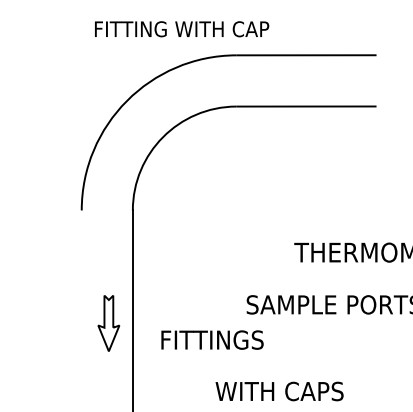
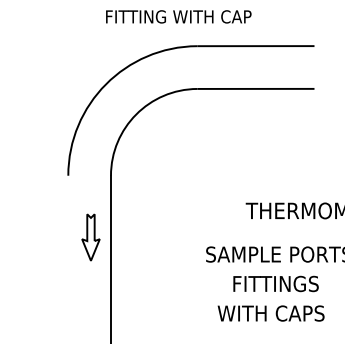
text: (182, 29) -> (179, 17), moved
part: (108, 323) -> (90, 237), moved
text: (212, 339) -> (276, 283), moved
text: (279, 391) -> (271, 313), moved

